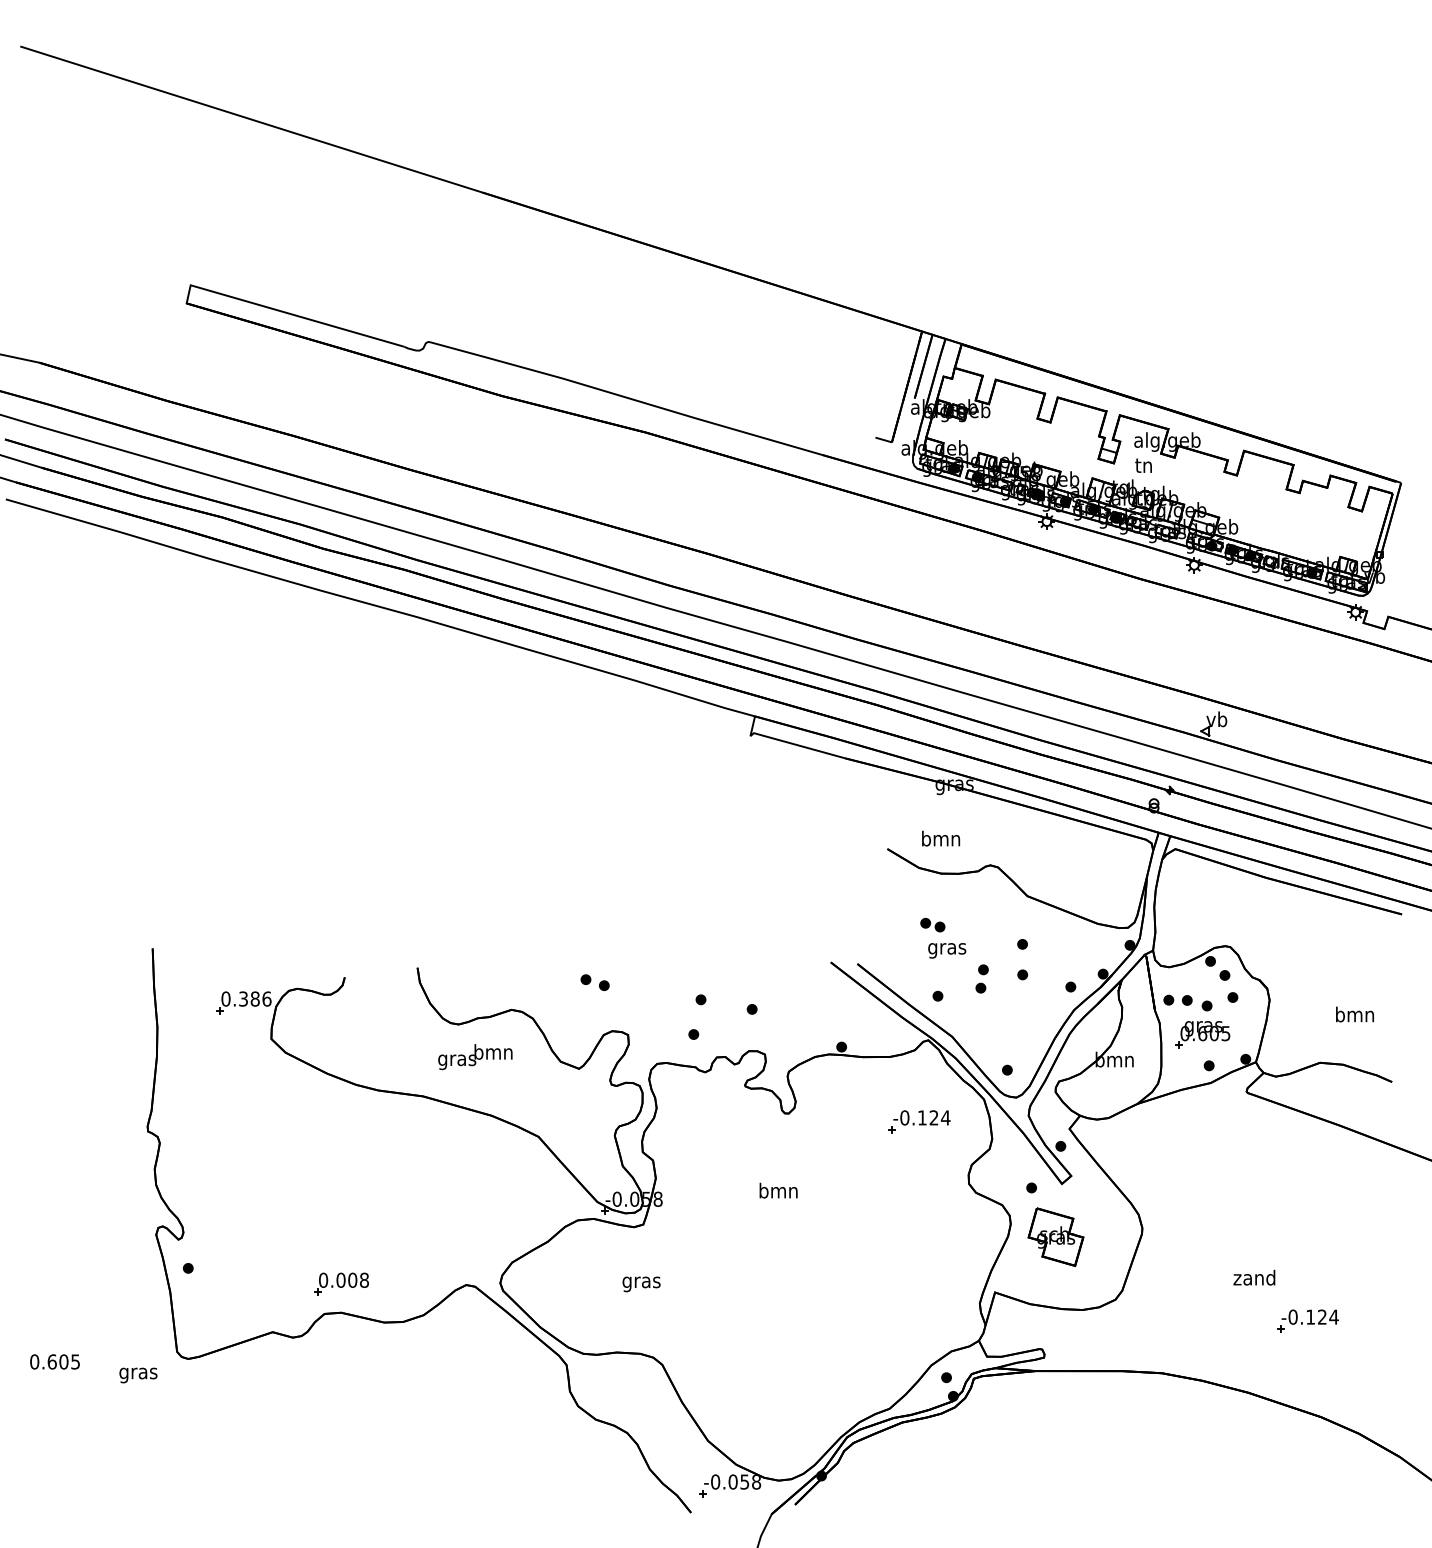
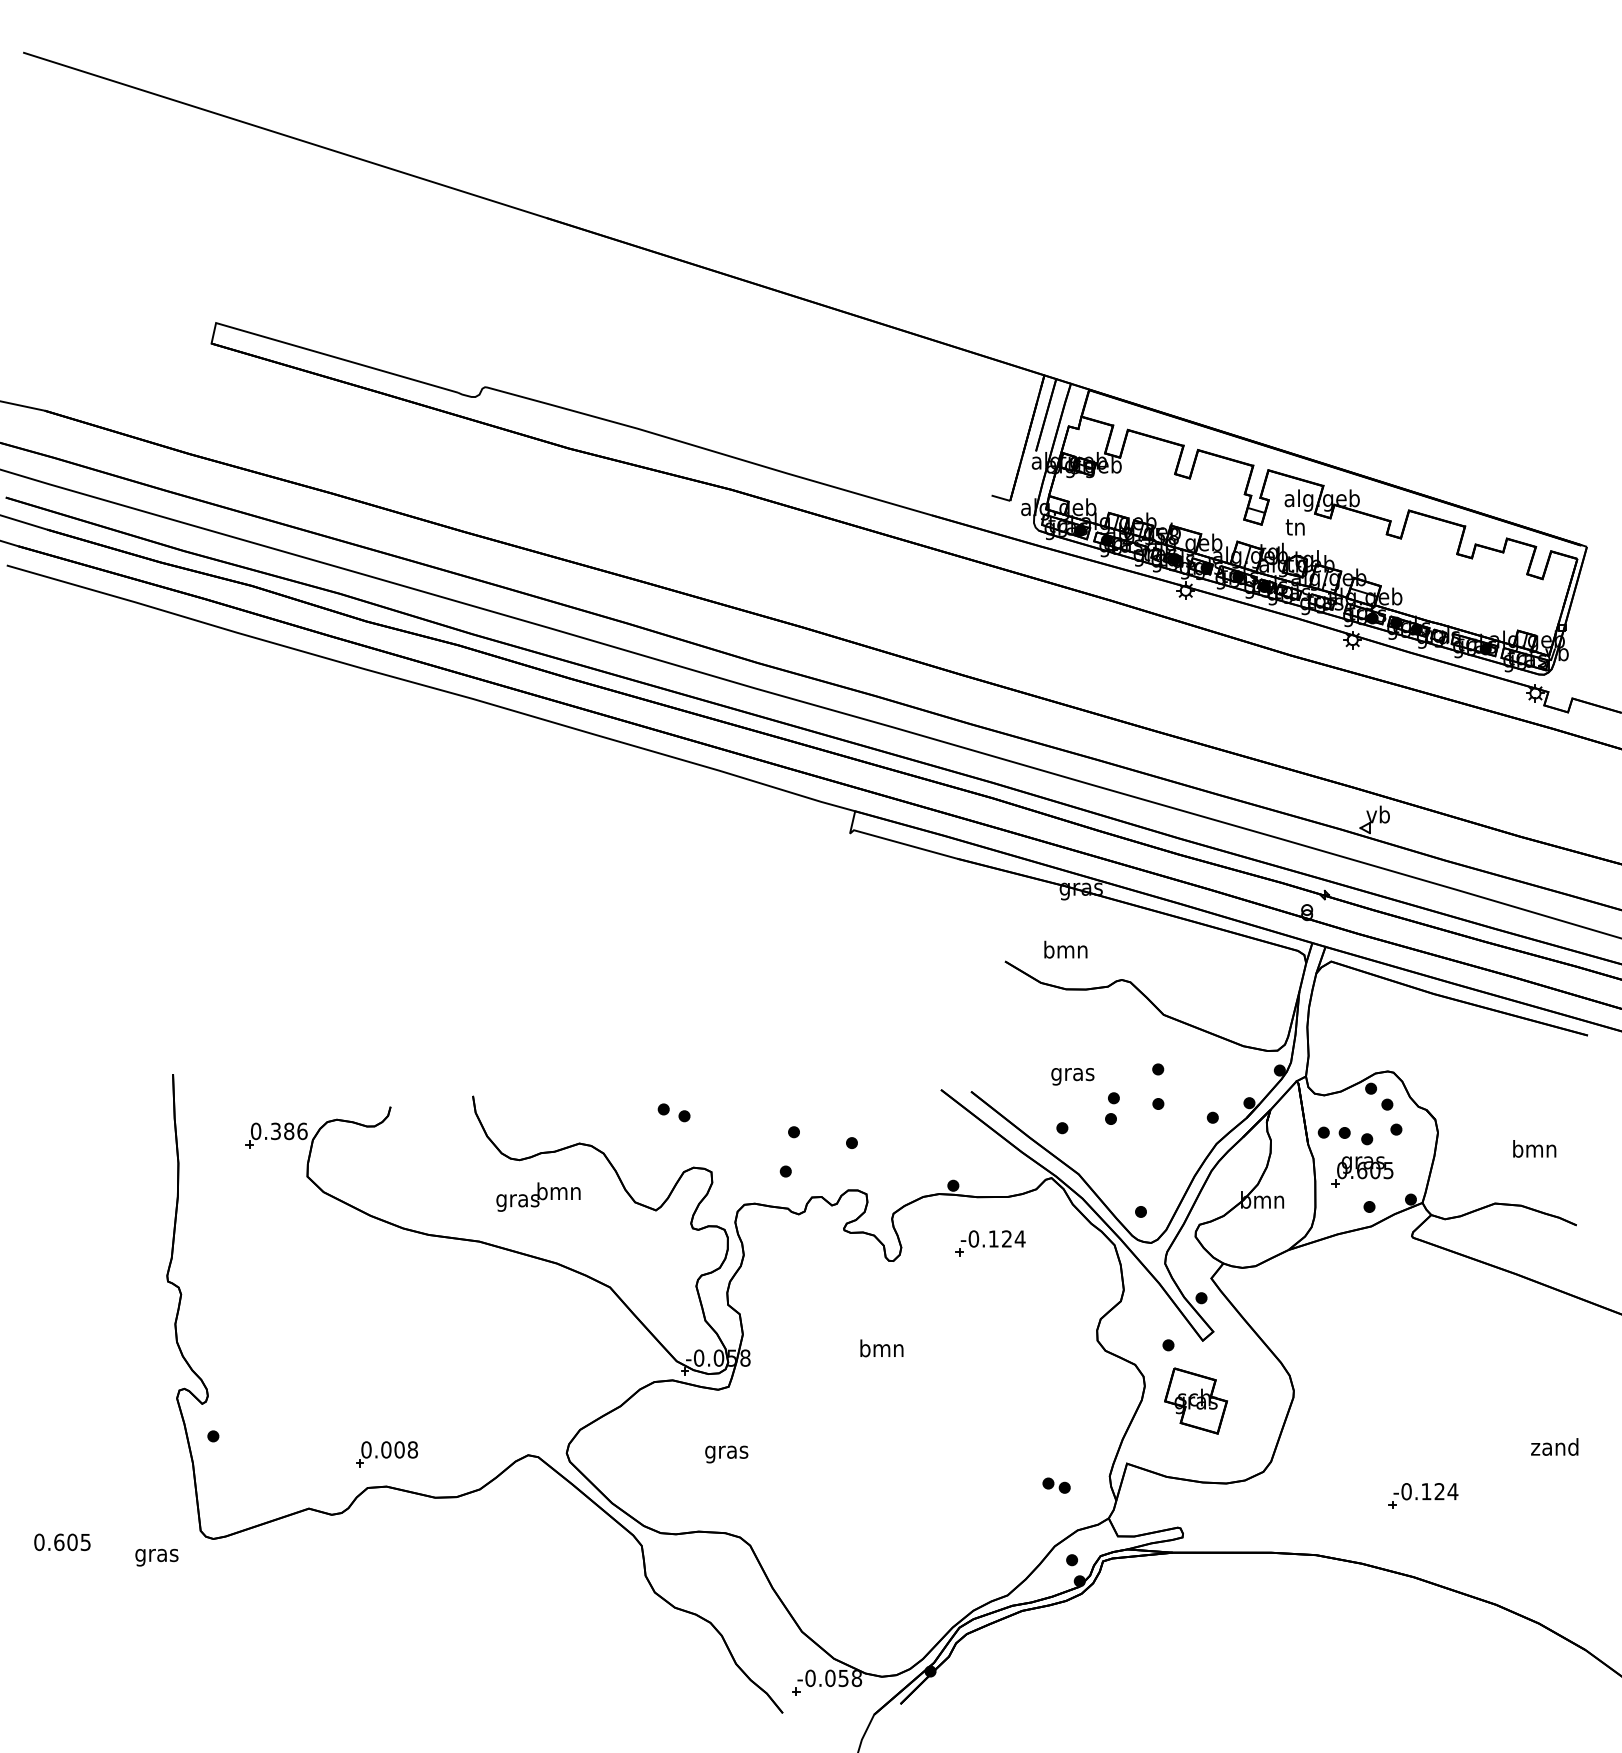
part: (932, 924) -> (1056, 1485), moved
part: (919, 1121) -> (990, 1243), moved
text: (1254, 1277) -> (1554, 1446), moved
part: (1308, 1320) -> (1423, 1495), moved

